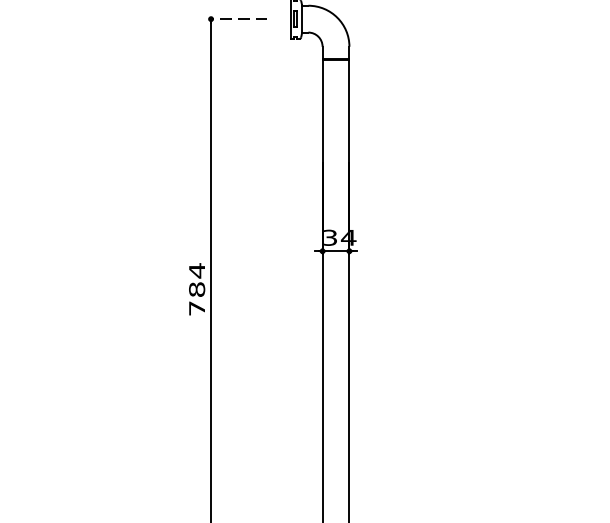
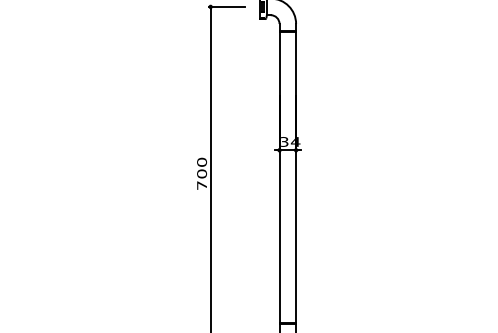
line: (236, 18) -> (226, 6), dashed -> solid
text: (196, 279) -> (201, 167), 784 -> 700

